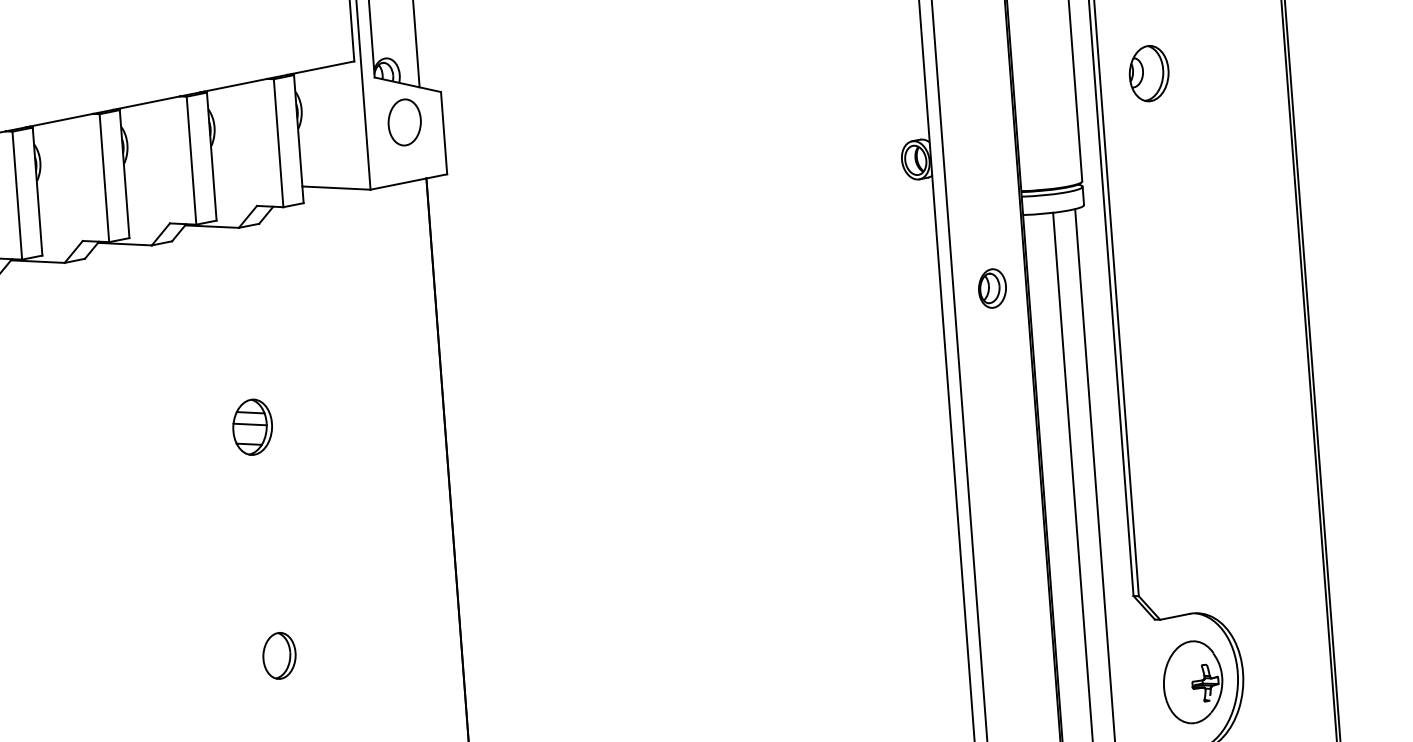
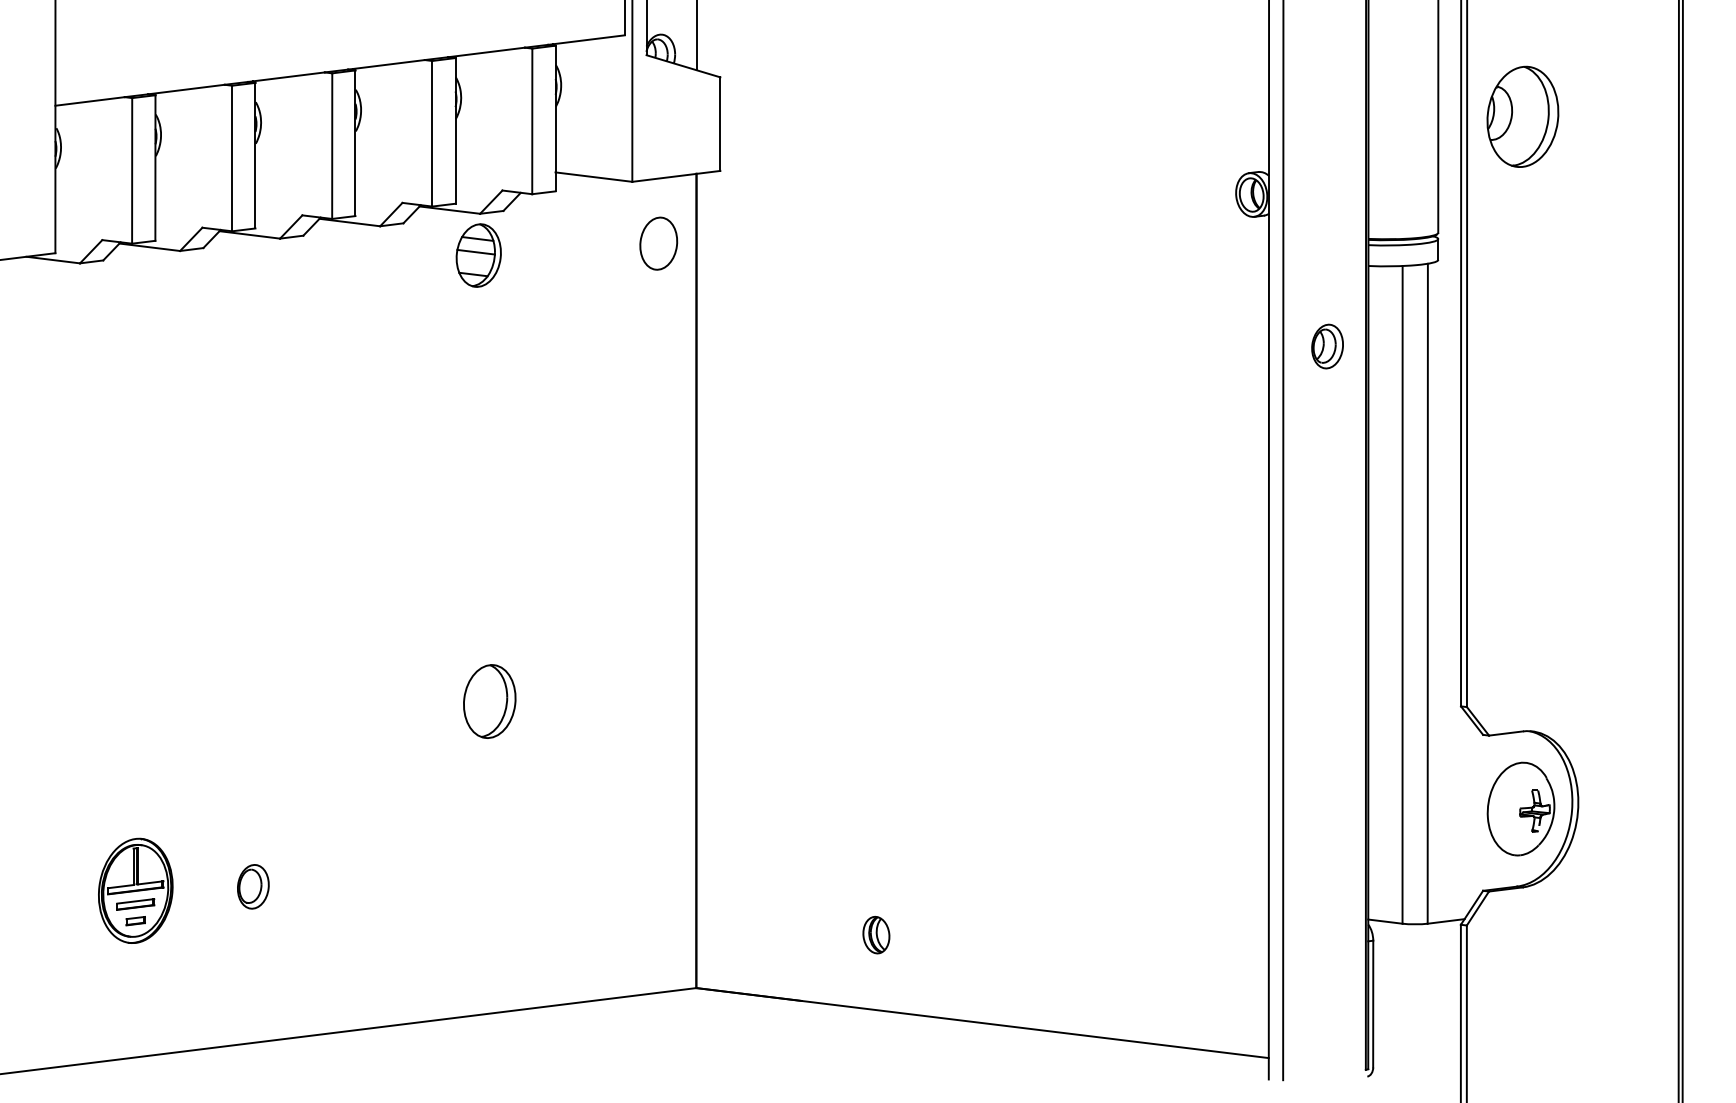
part: (1149, 73) -> (1523, 116), size x1.6
part: (404, 122) -> (658, 243), moved
part: (252, 427) -> (478, 255), moved
part: (279, 655) -> (489, 701), size x1.4

